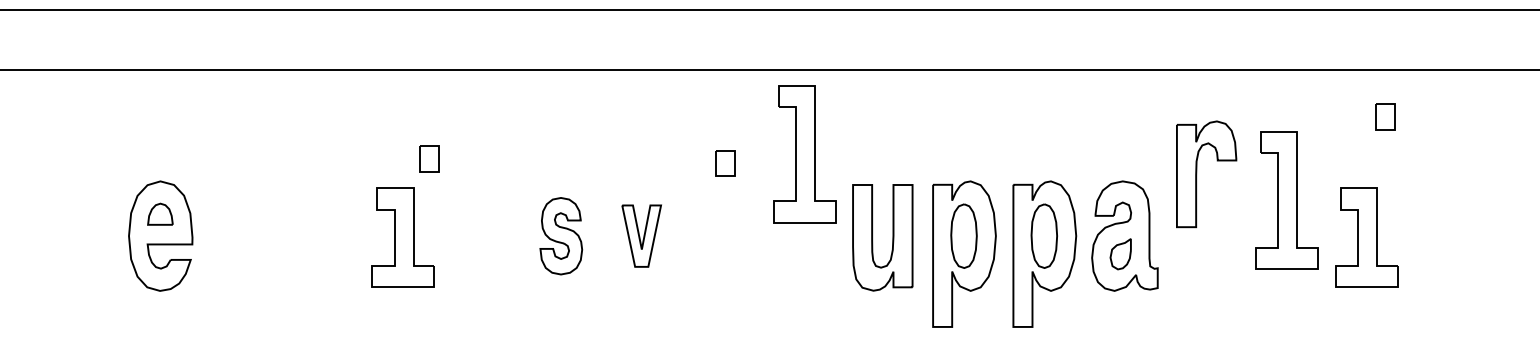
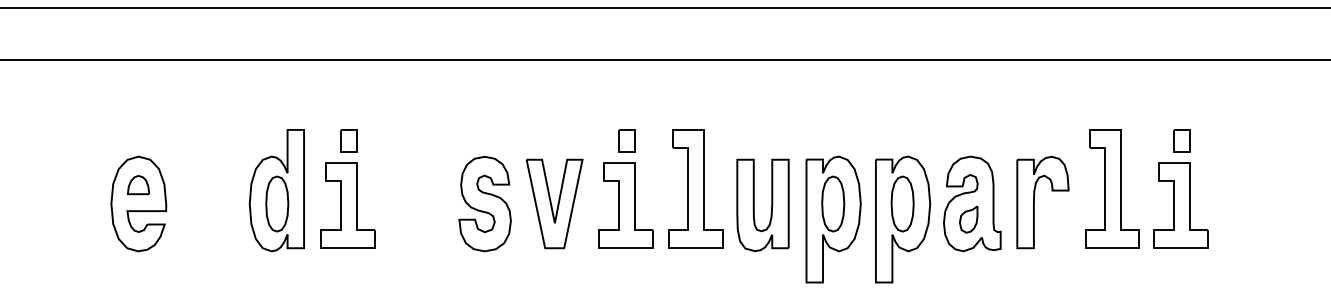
part: (1384, 116) -> (1181, 140), moved
part: (804, 153) -> (695, 188), moved
part: (428, 158) -> (348, 140), moved
part: (1196, 174) -> (1034, 202), moved
part: (1287, 199) -> (1112, 188), moved
part: (320, 220) -> (276, 190), added
part: (560, 235) -> (484, 203), size x1.43
part: (641, 235) -> (554, 203), size x1.67
part: (723, 237) -> (625, 205), added

